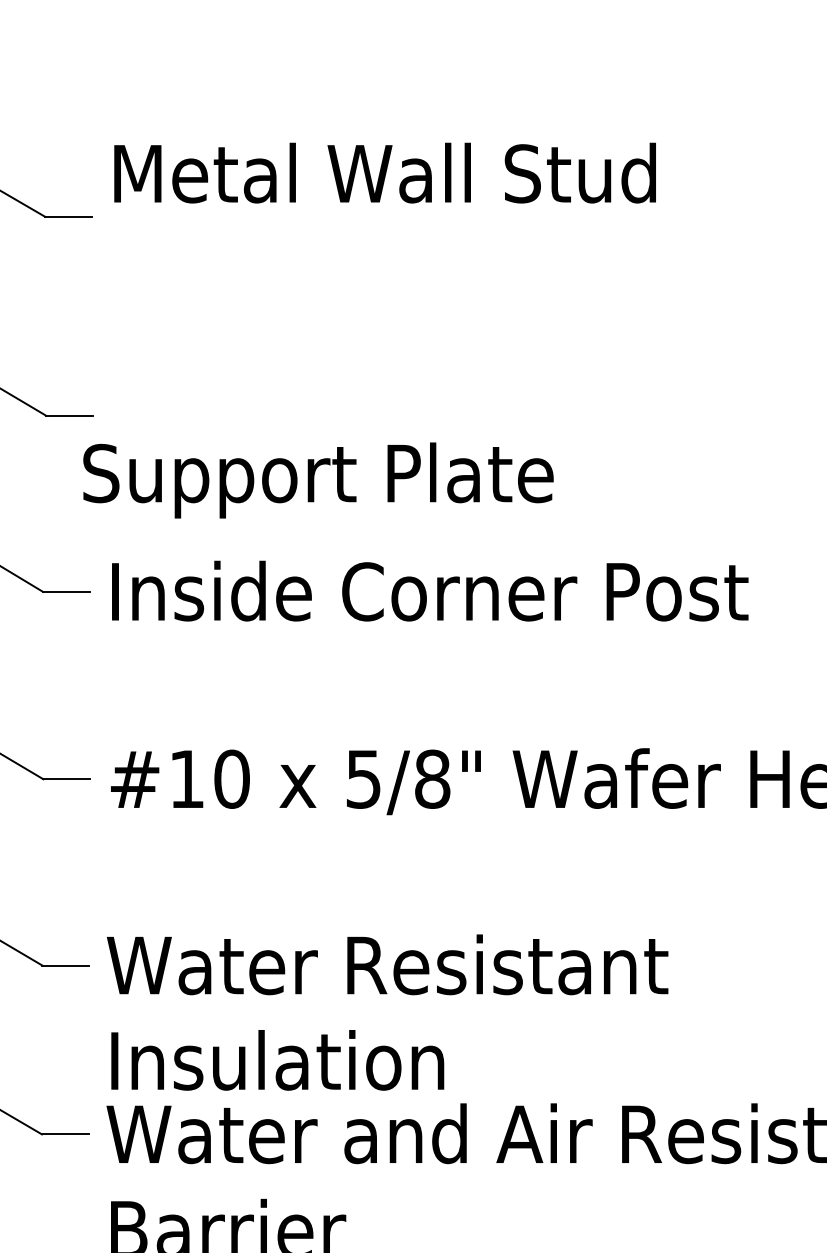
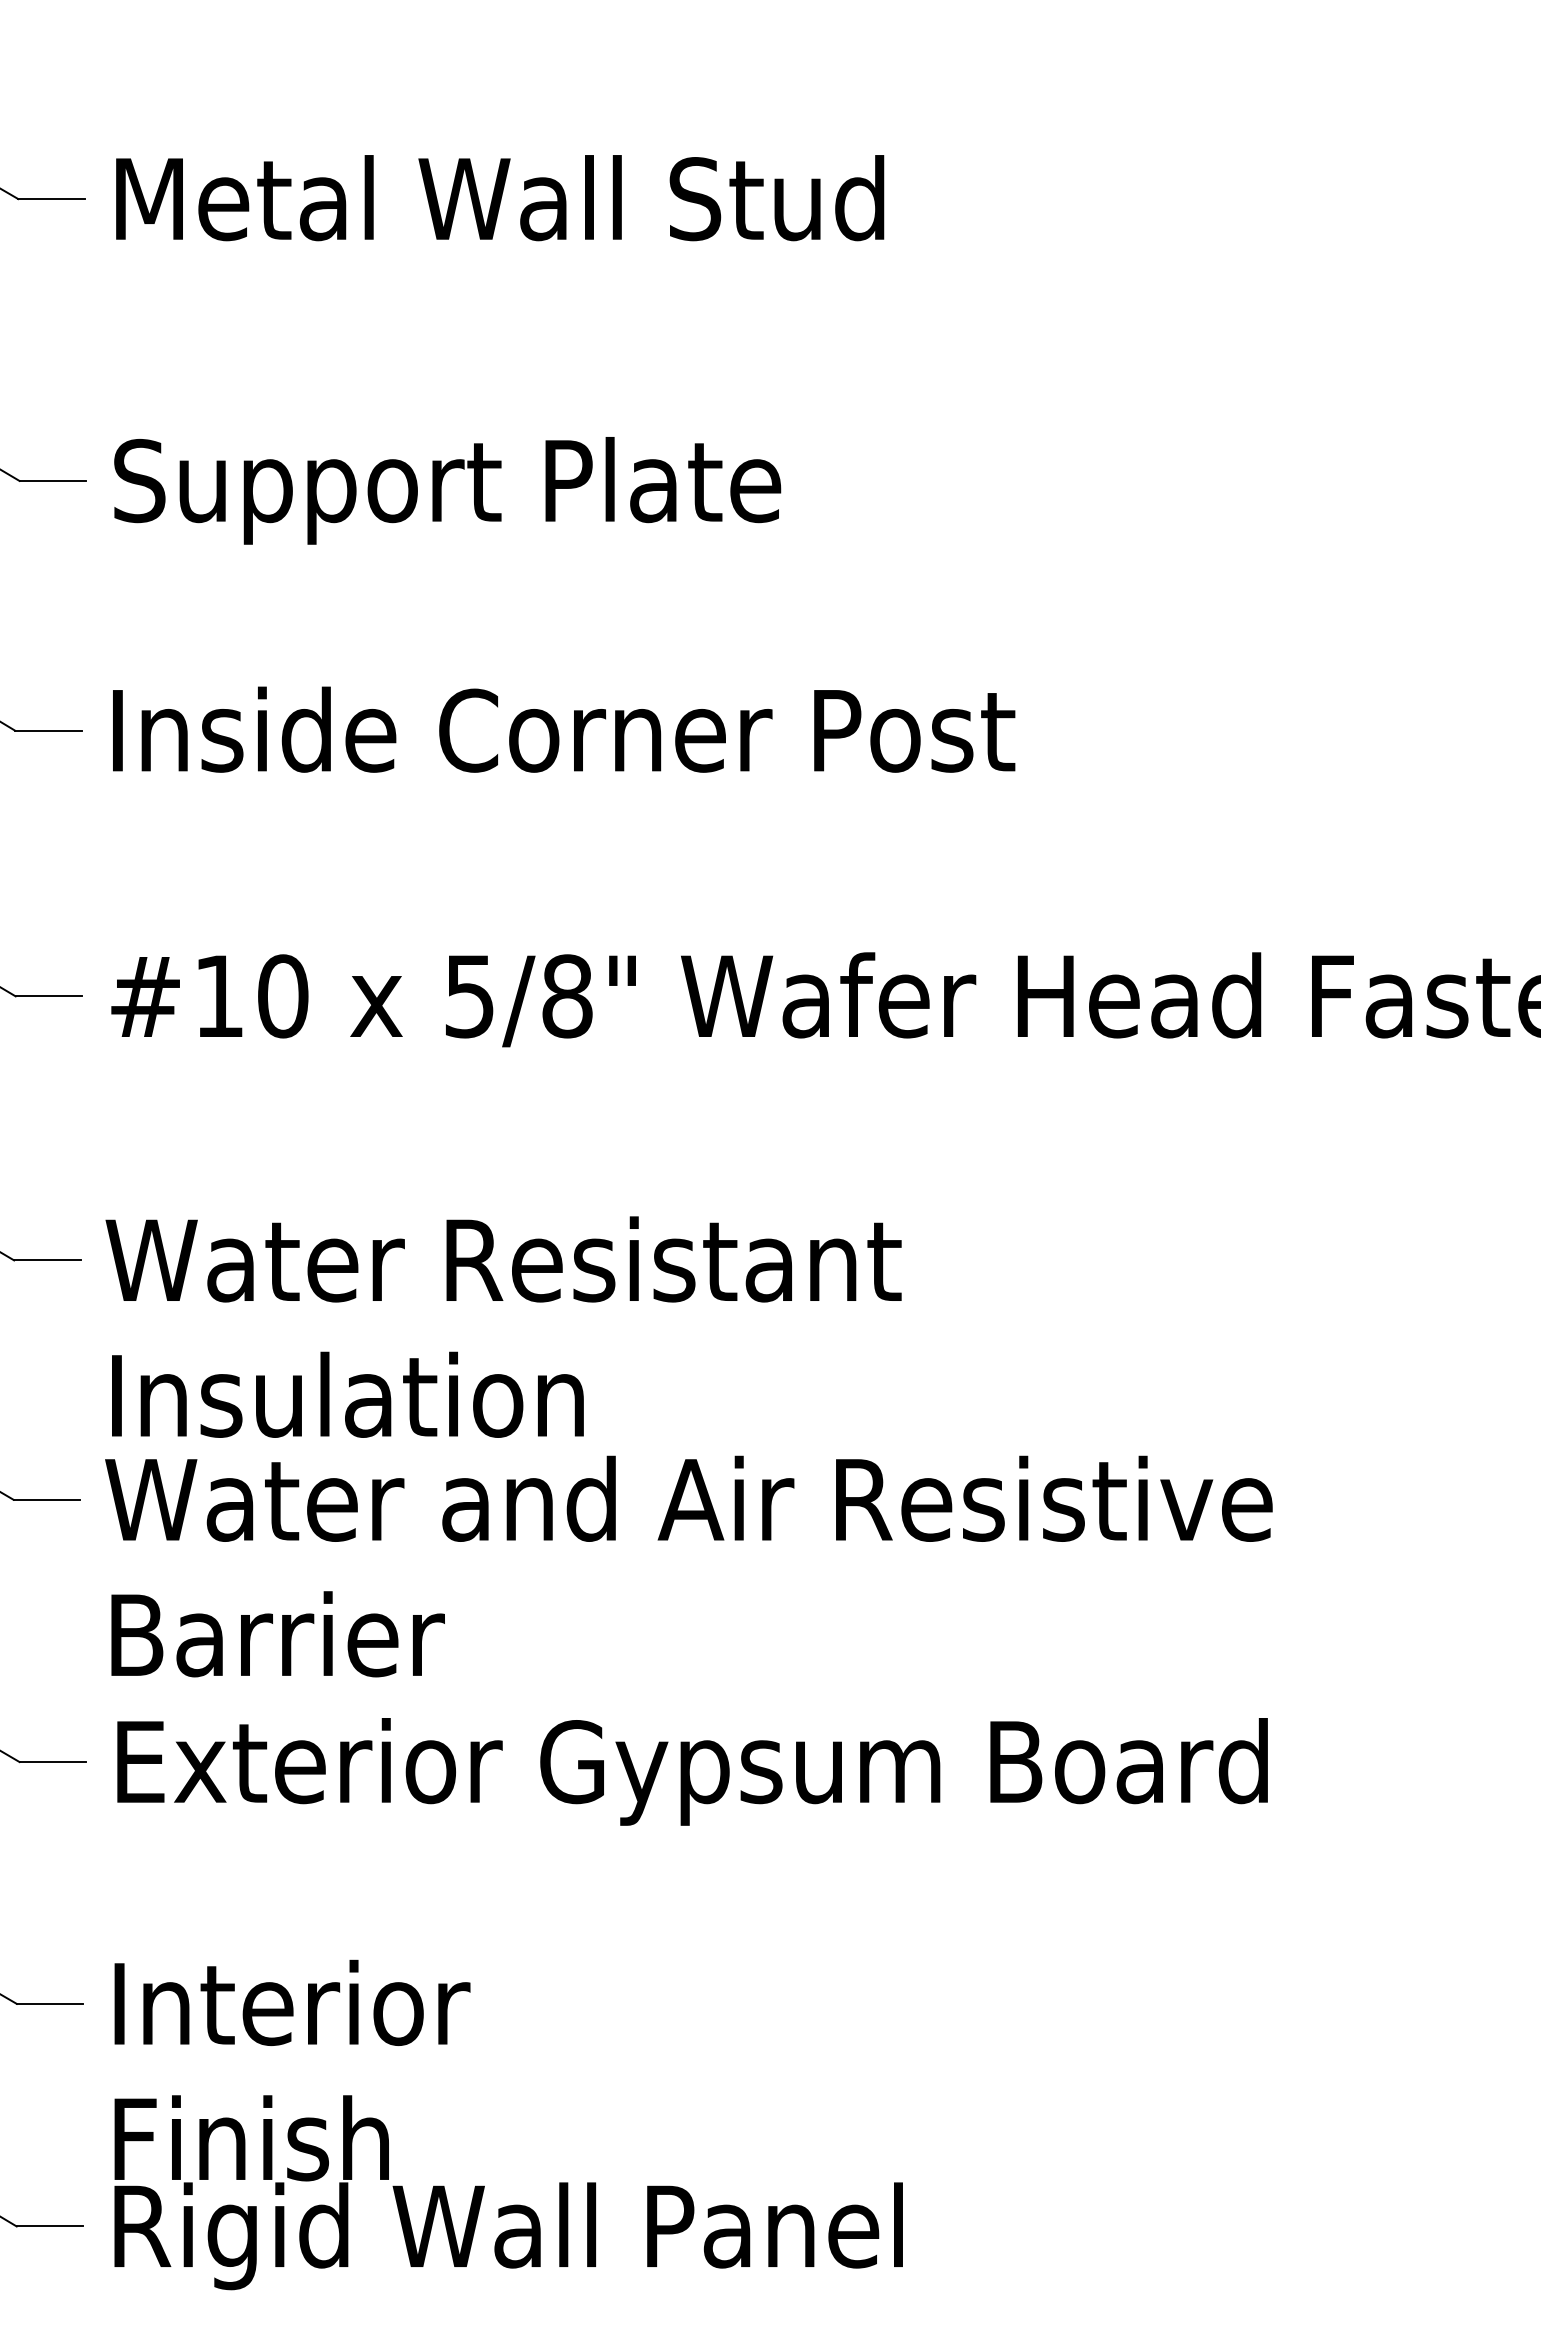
text: (385, 173) -> (500, 198), moved
text: (318, 480) -> (447, 490), moved

